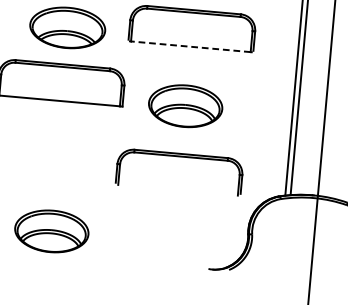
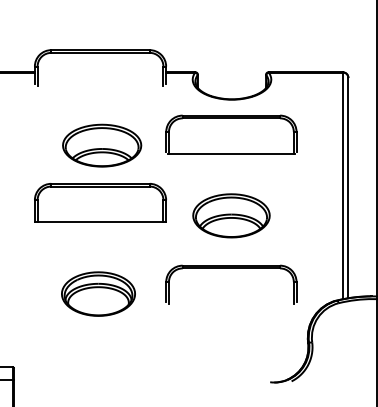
line: (190, 46) -> (230, 153), dashed -> solid
part: (51, 169) -> (98, 293), added
part: (51, 231) -> (104, 357), removed

